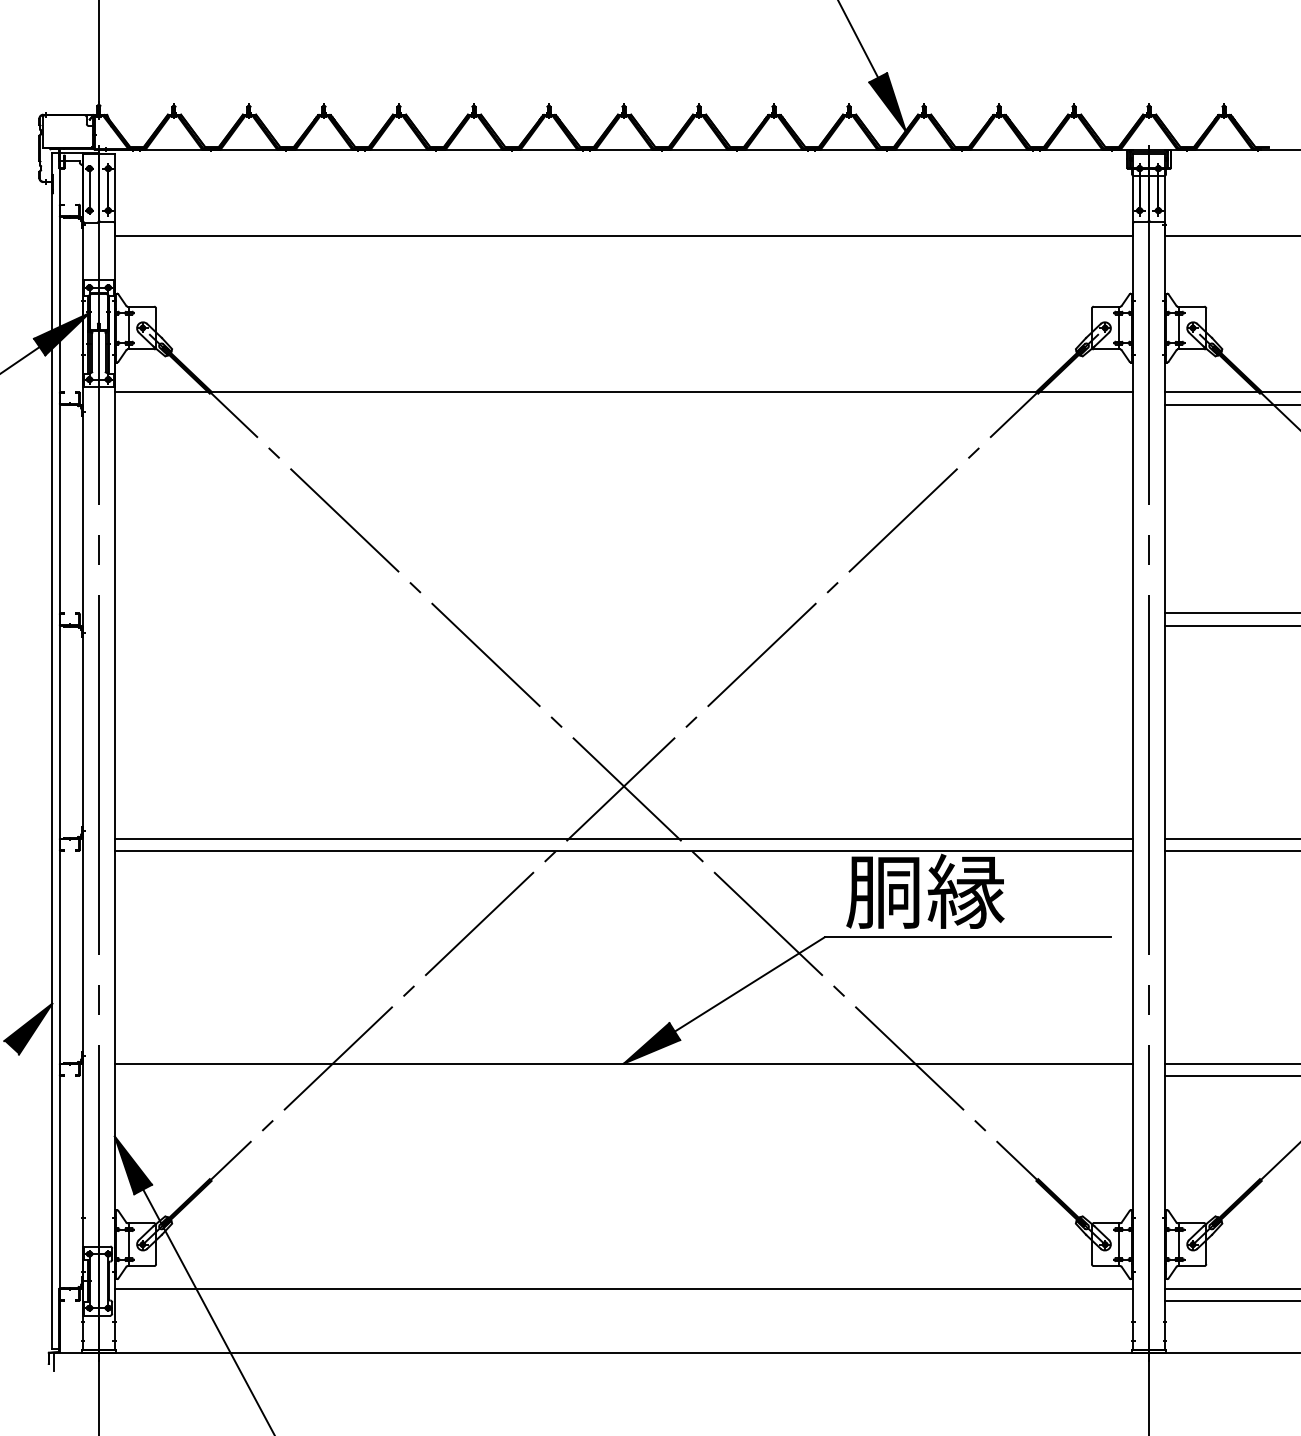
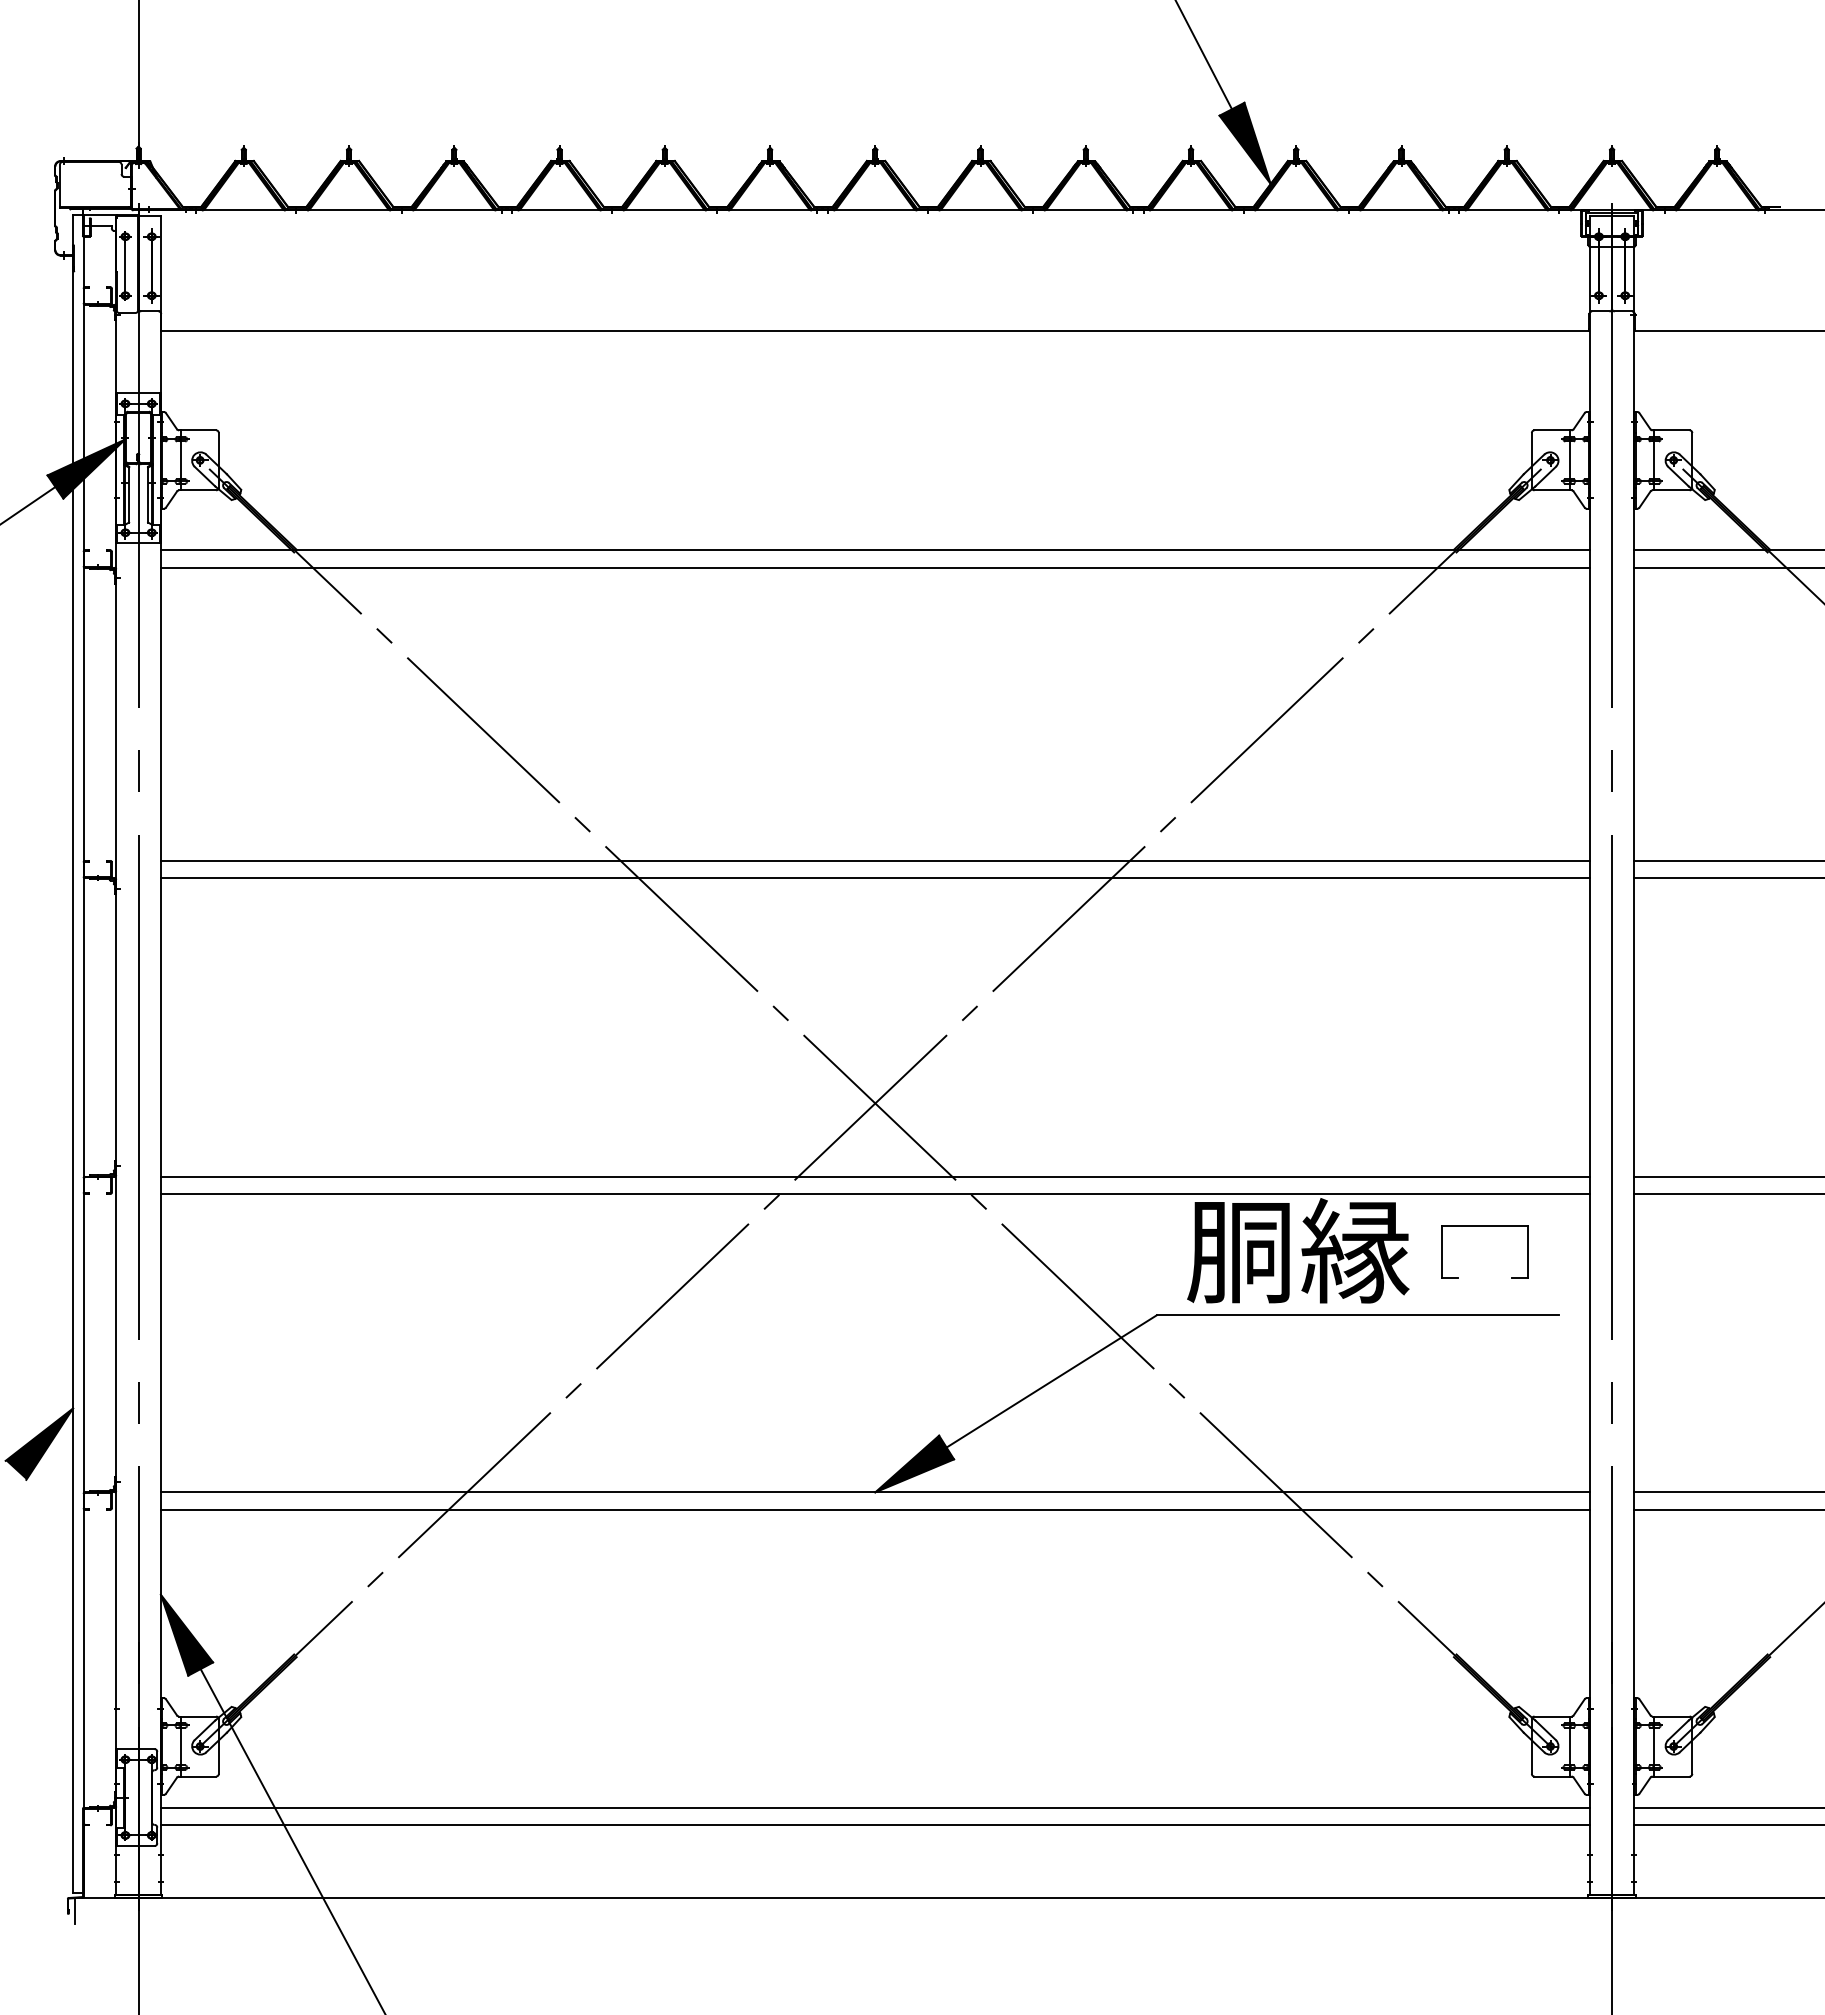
line: (623, 404) -> (874, 567), added
line: (623, 613) -> (874, 860), added
line: (623, 626) -> (874, 878), added
part: (1058, 874) -> (1484, 1226), added
line: (623, 1075) -> (874, 1509), added
line: (623, 1300) -> (874, 1825), added

